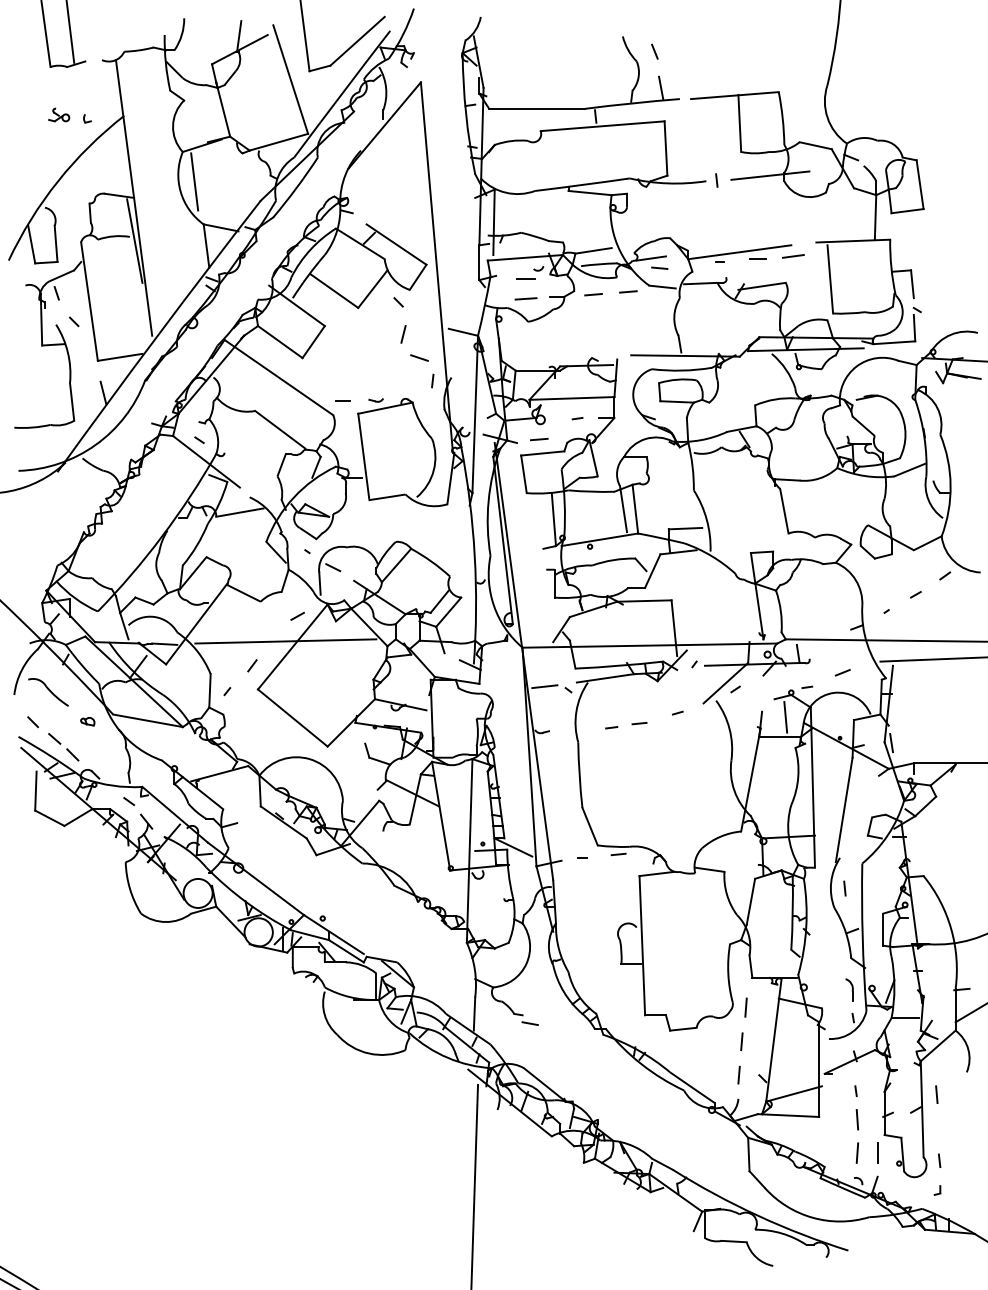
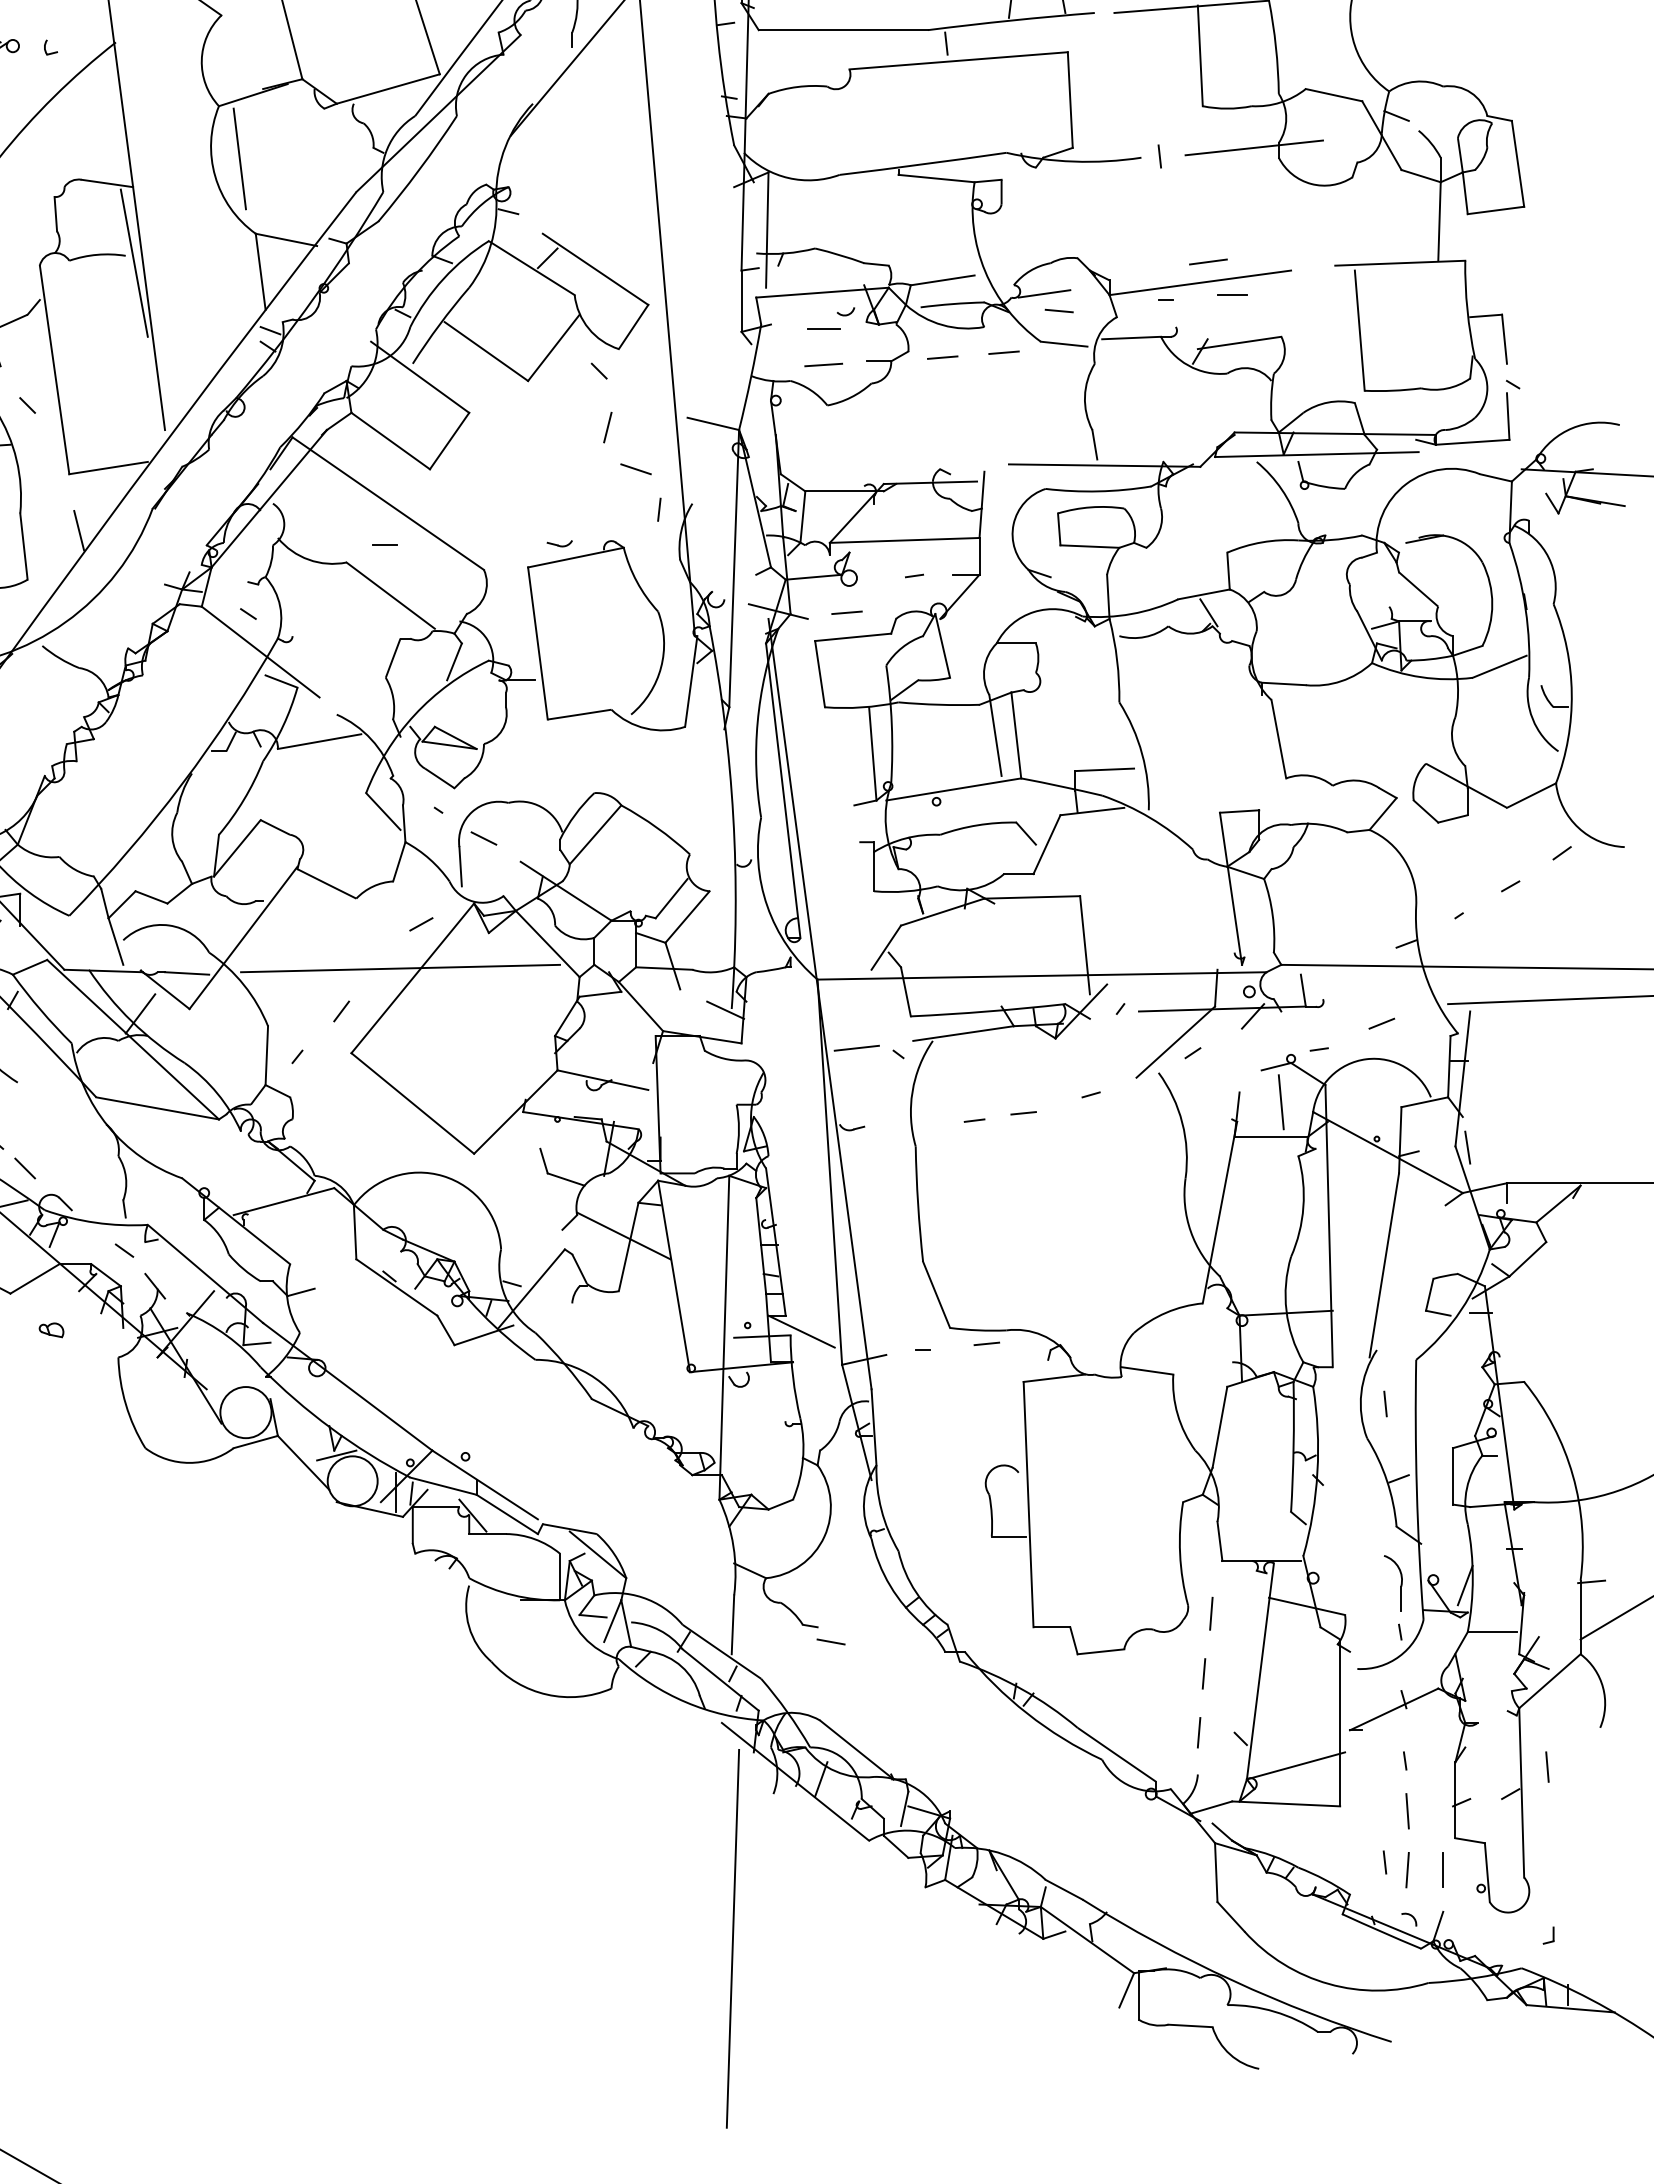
line: (793, 256) -> (1208, 262), moved
line: (342, 400) -> (384, 544), moved
part: (87, 721) -> (51, 1329), moved
part: (849, 989) -> (1393, 1581), size x1.4
line: (939, 1160) -> (1384, 1861), moved

